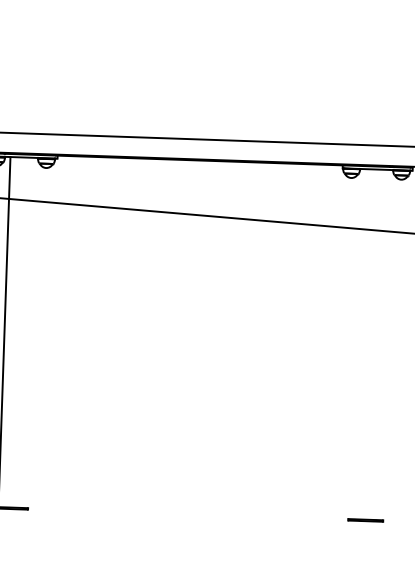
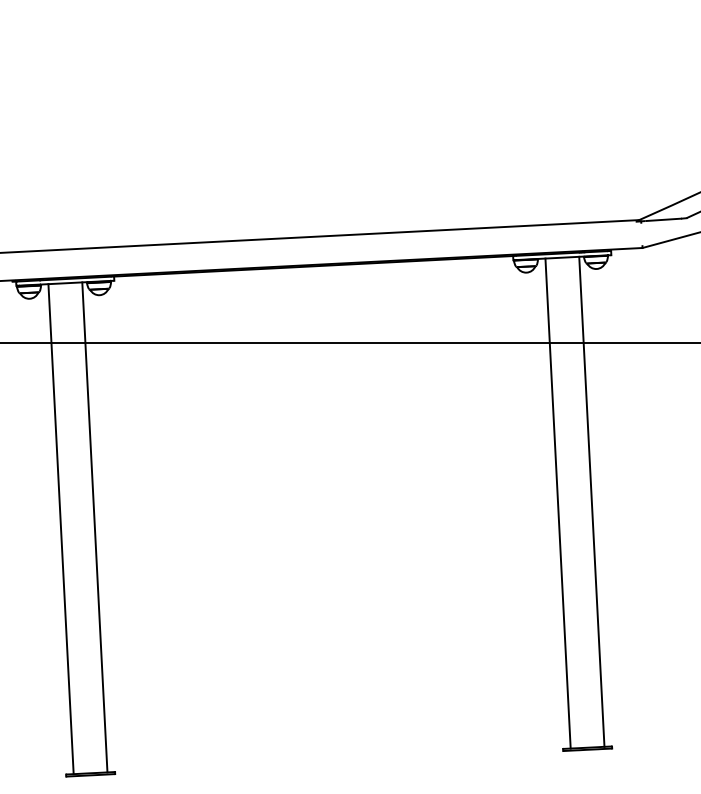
line: (28, 332) -> (94, 527), added
line: (359, 344) -> (557, 503), added
line: (383, 344) -> (591, 501), added

